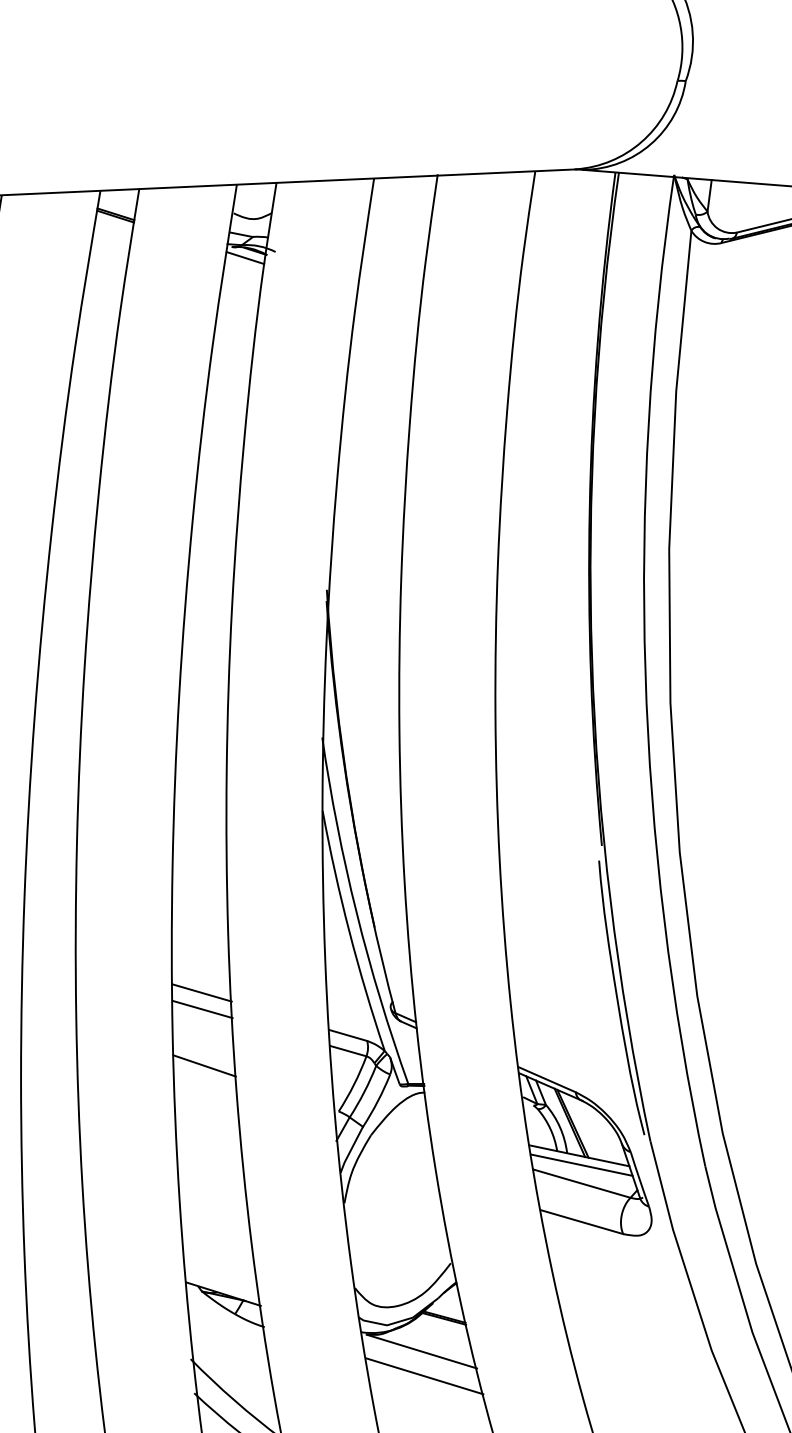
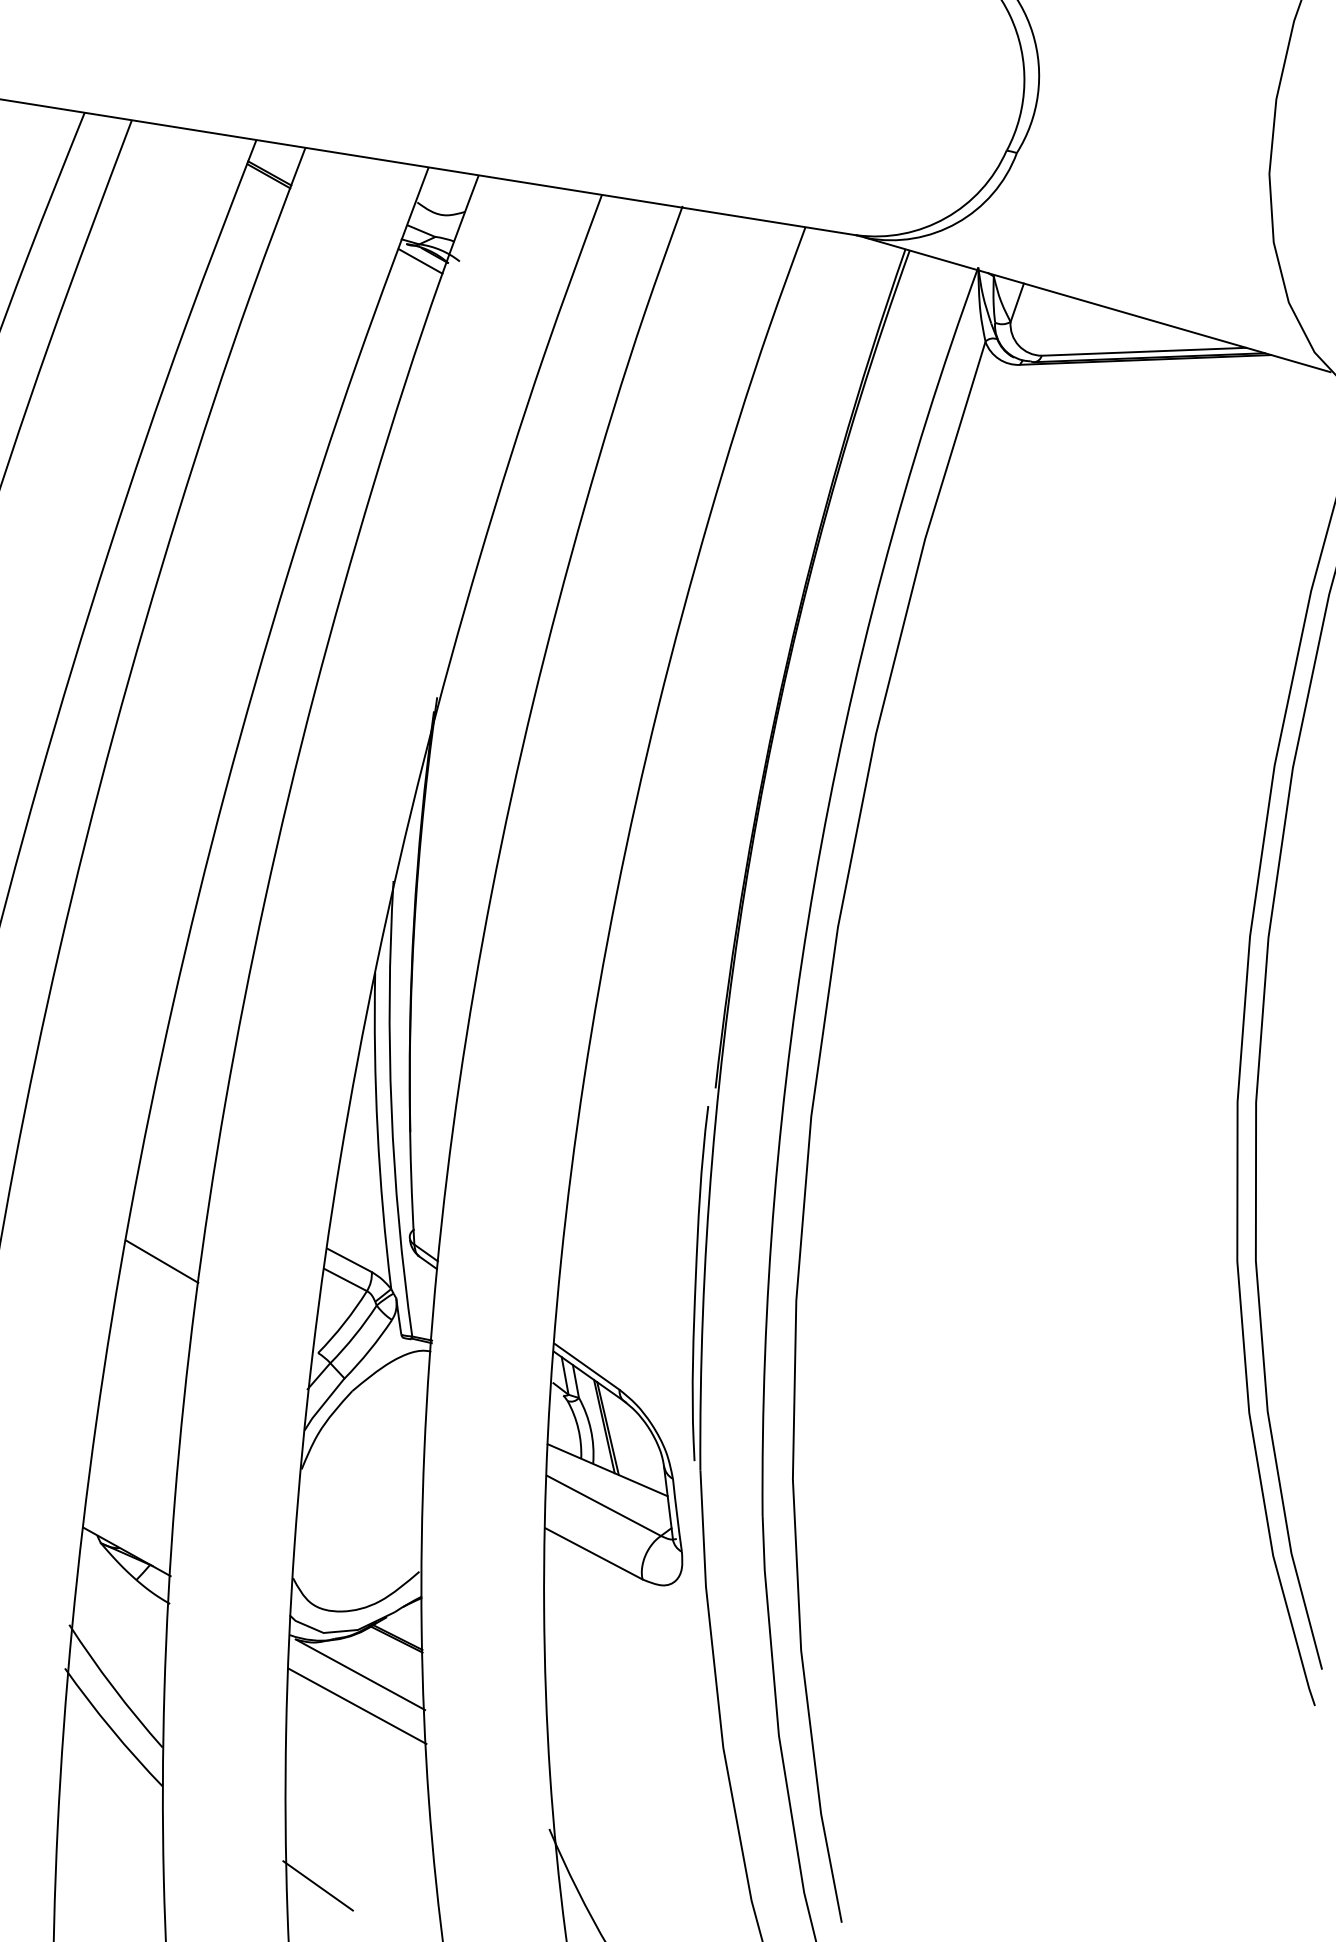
line: (201, 992) -> (177, 1169), removed
line: (202, 1009) -> (173, 1190), removed
line: (581, 1165) -> (608, 1482), removed

